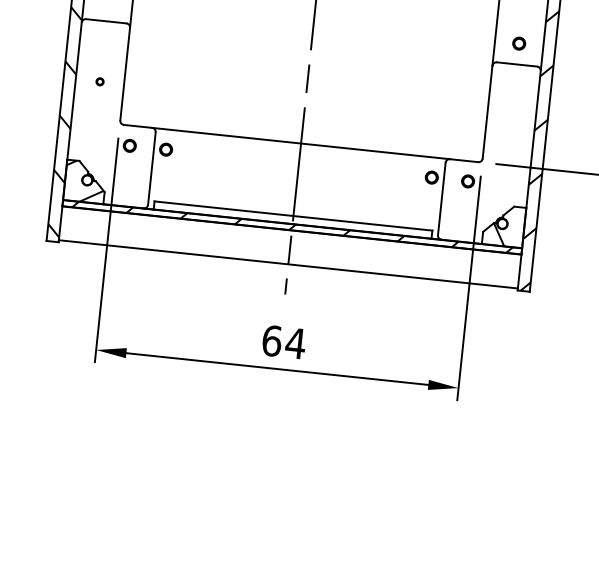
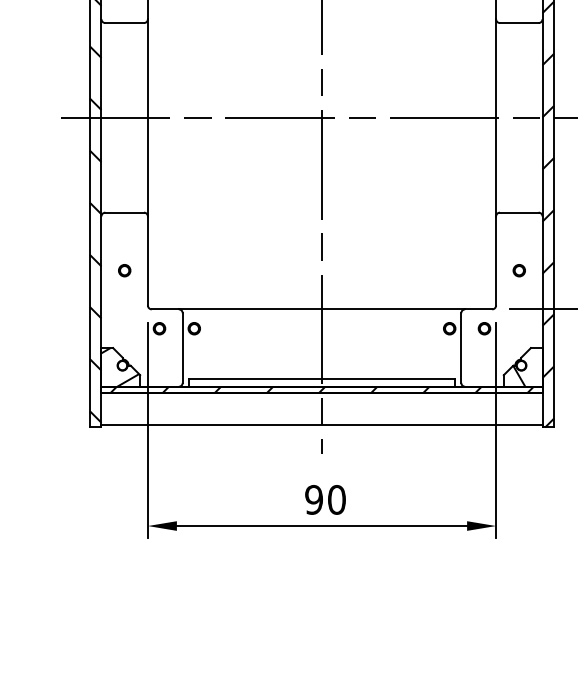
part: (518, 43) -> (518, 270), moved
part: (99, 81) -> (124, 270), size x1.67
text: (283, 341) -> (325, 499), 64 -> 90

